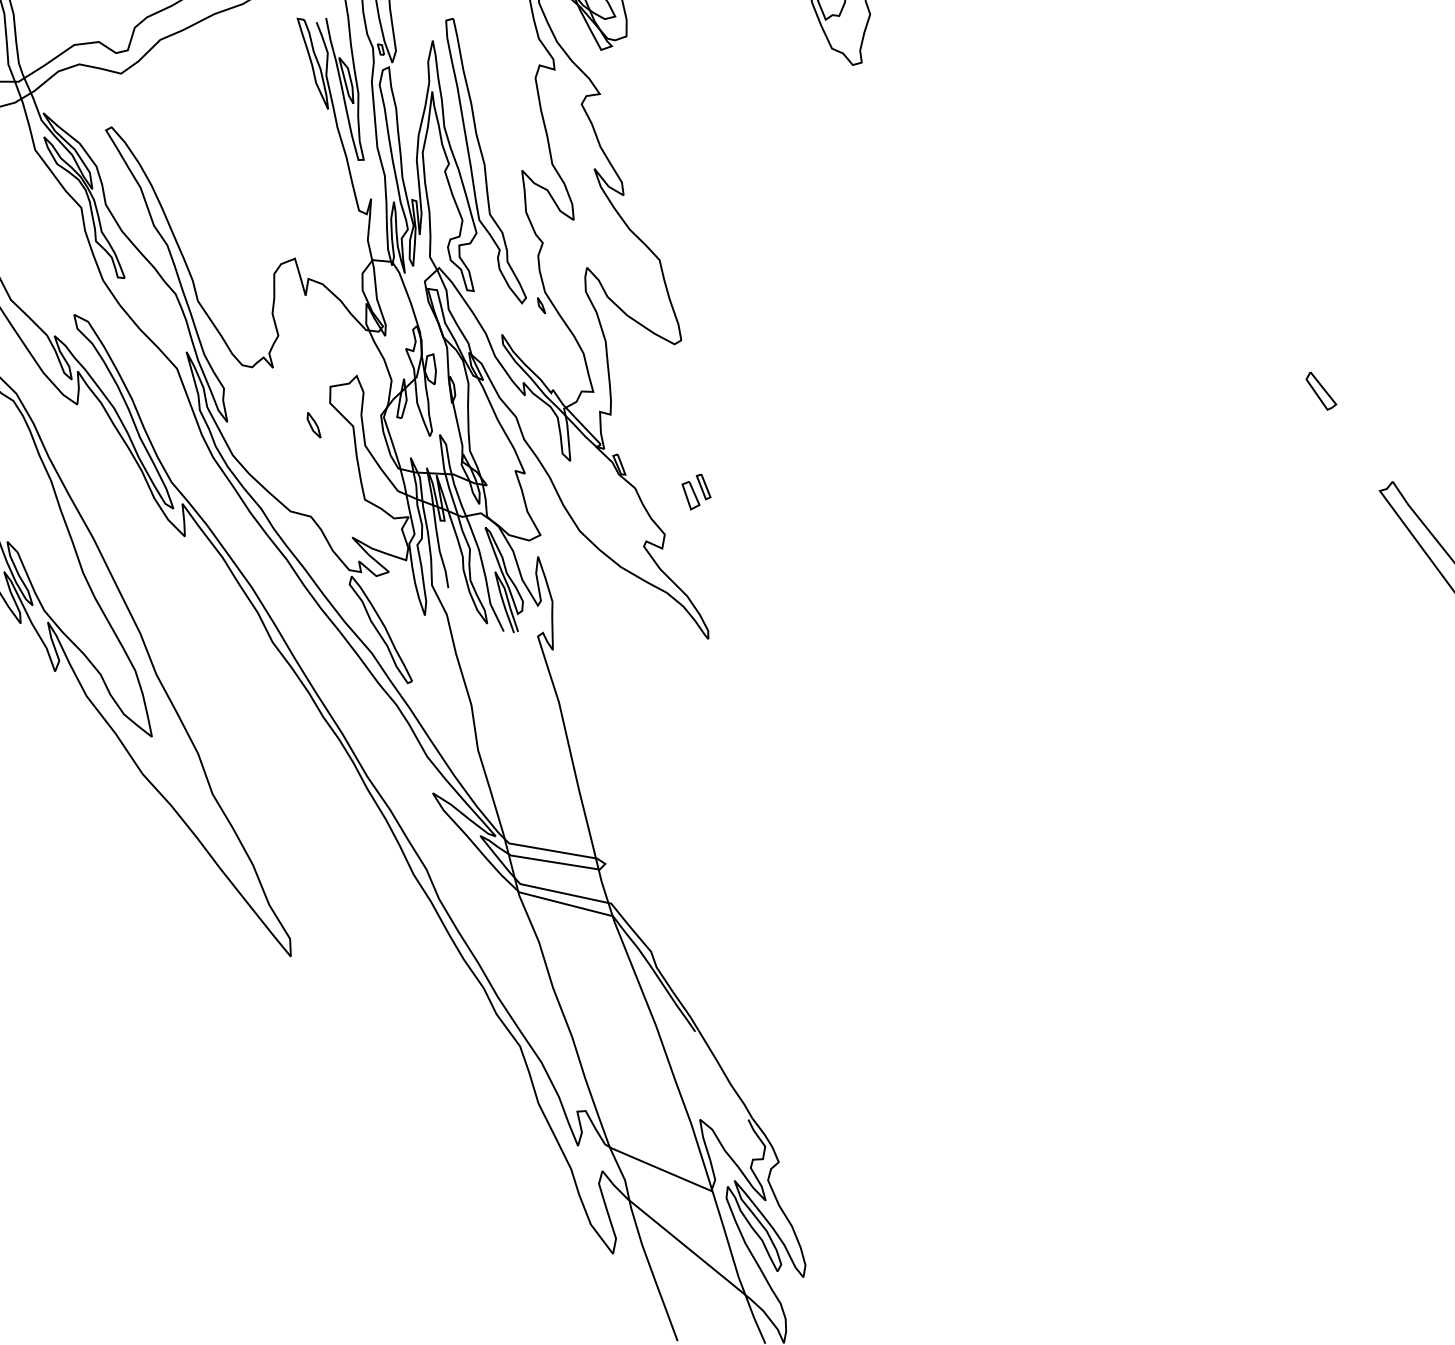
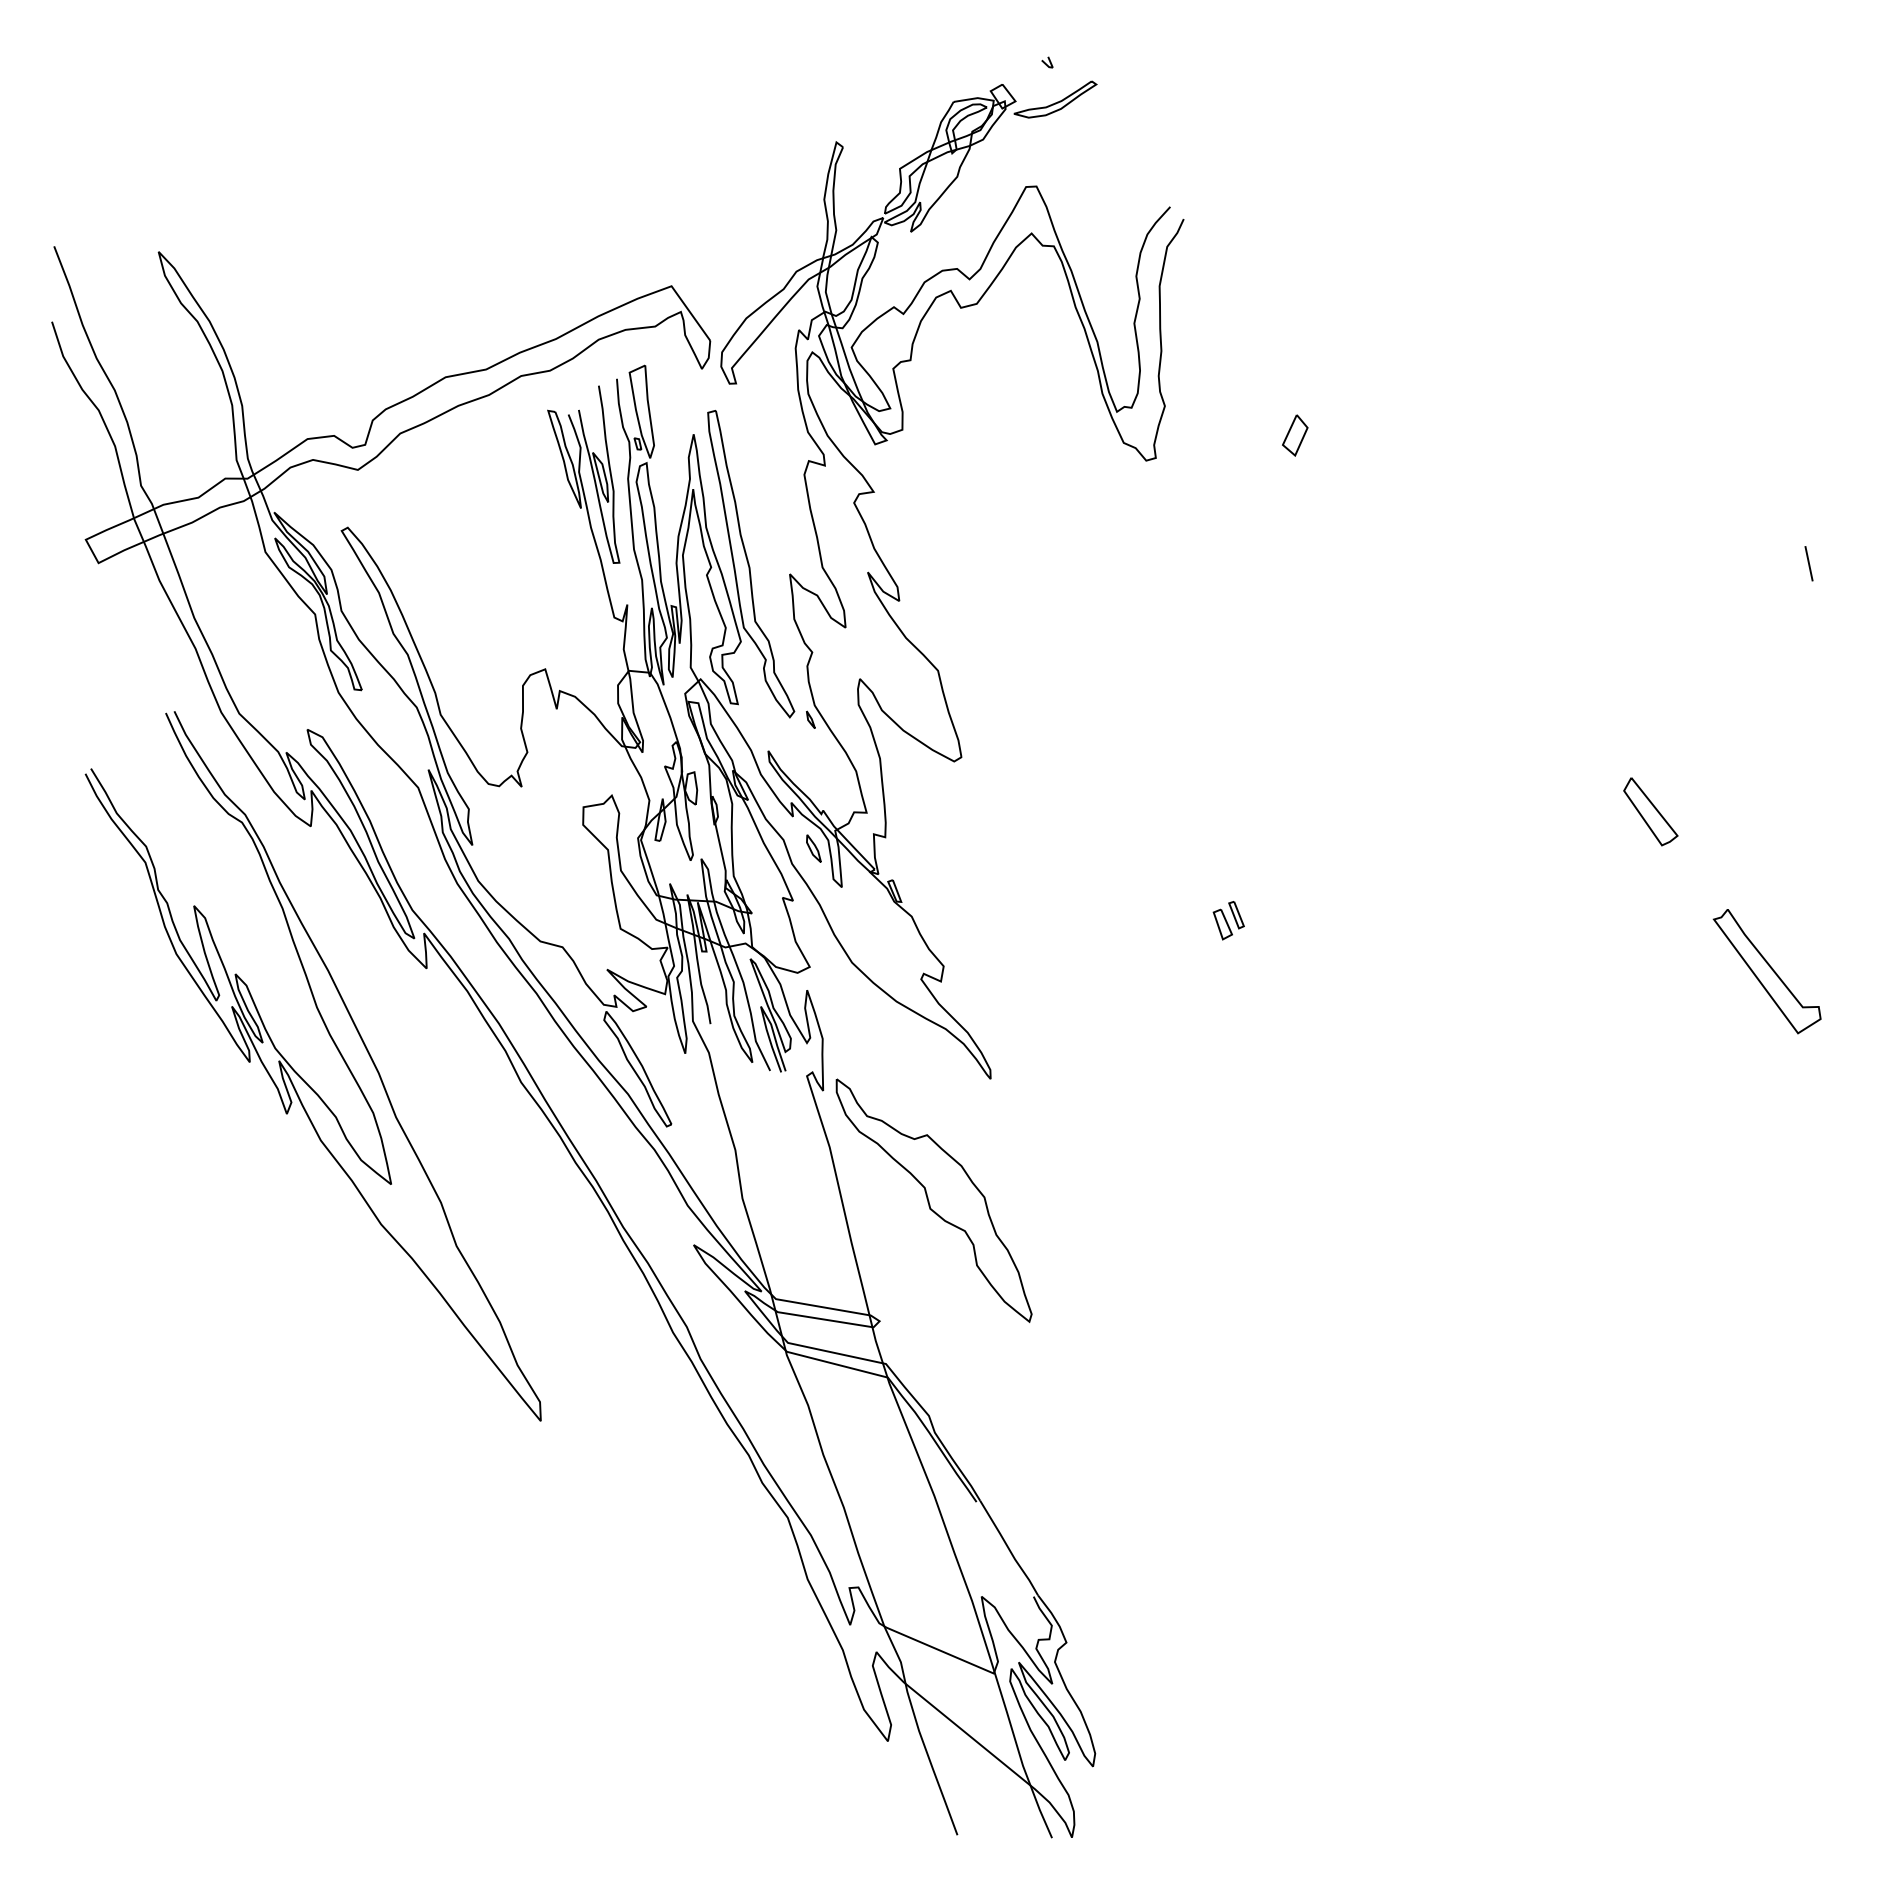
part: (991, 41) -> (1295, 435), added
part: (1320, 390) -> (1650, 811), size x1.67
part: (313, 425) -> (813, 848), moved
part: (696, 491) -> (1228, 920), moved
part: (655, 751) -> (933, 1200), added

